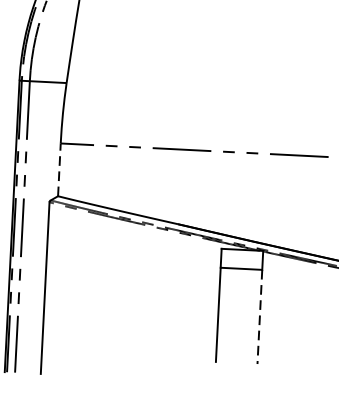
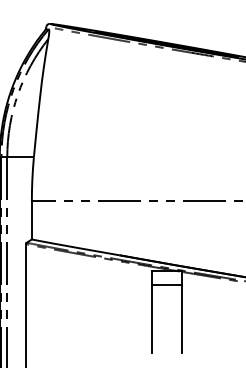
line: (58, 168) -> (31, 219), dashed -> solid
line: (260, 317) -> (182, 319), dashed -> solid

